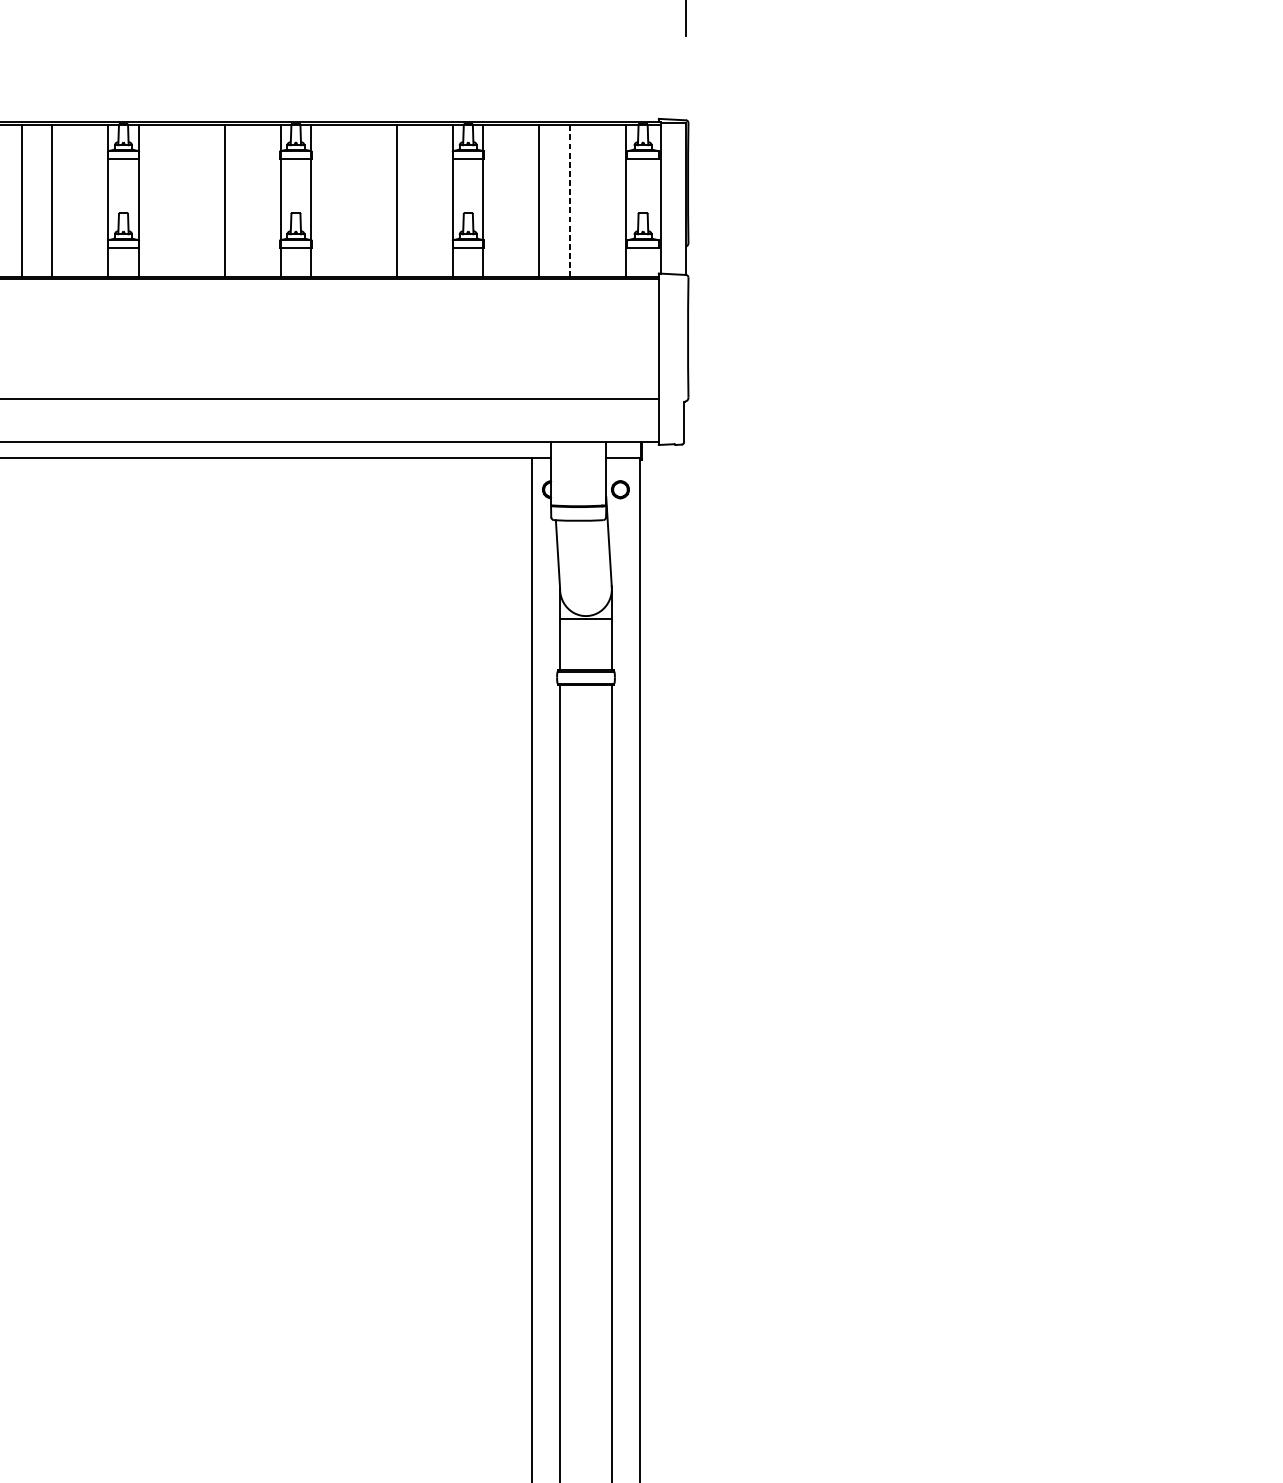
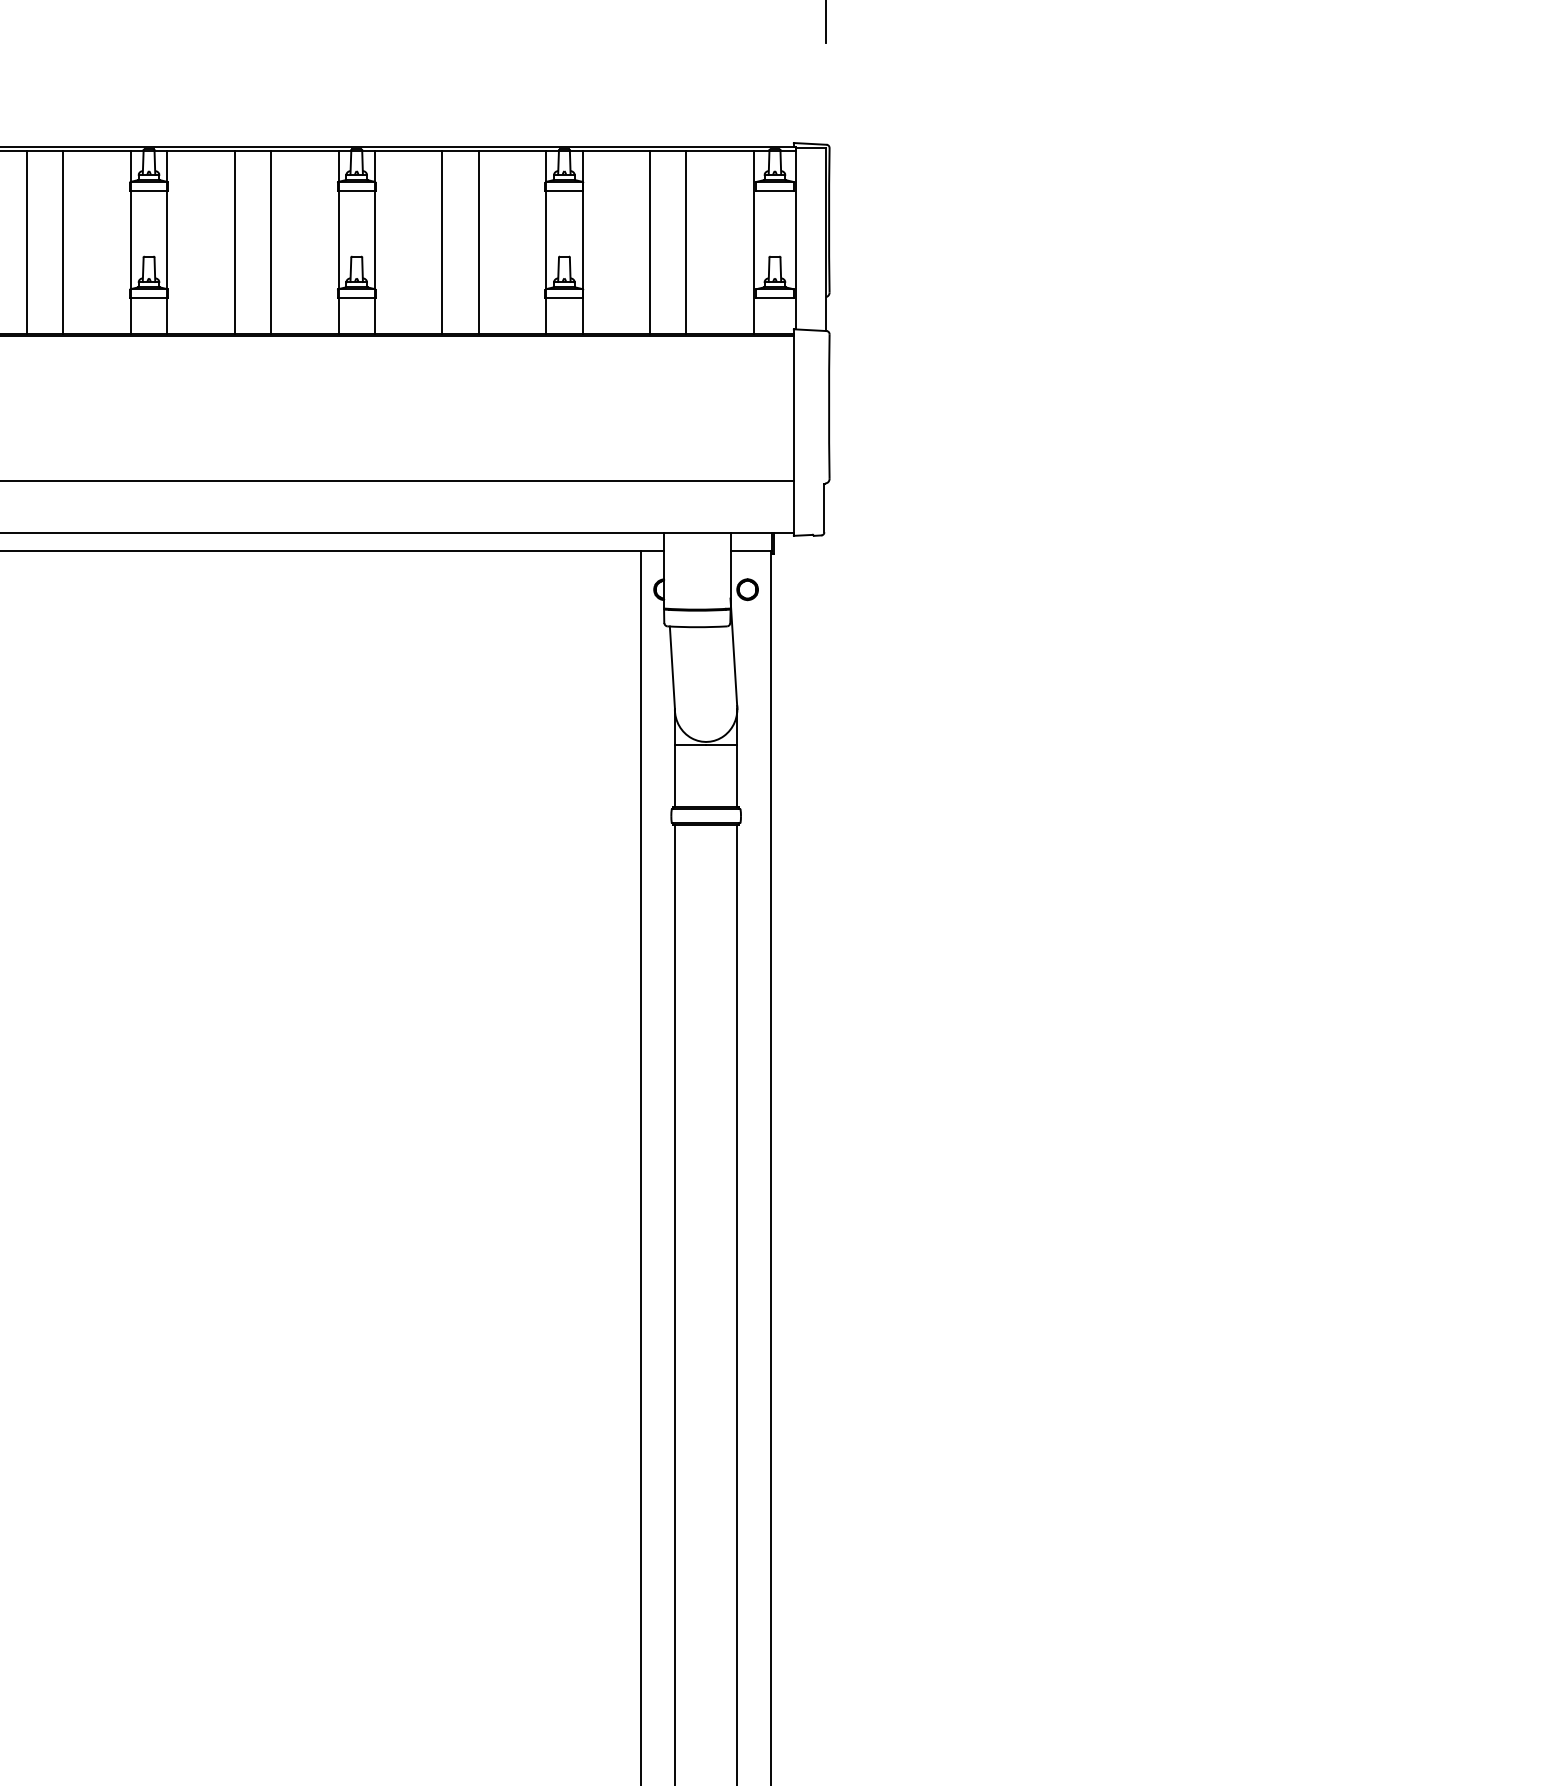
line: (194, 200) -> (234, 241), added
line: (367, 200) -> (442, 241), added
line: (569, 200) -> (686, 241), dashed -> solid

